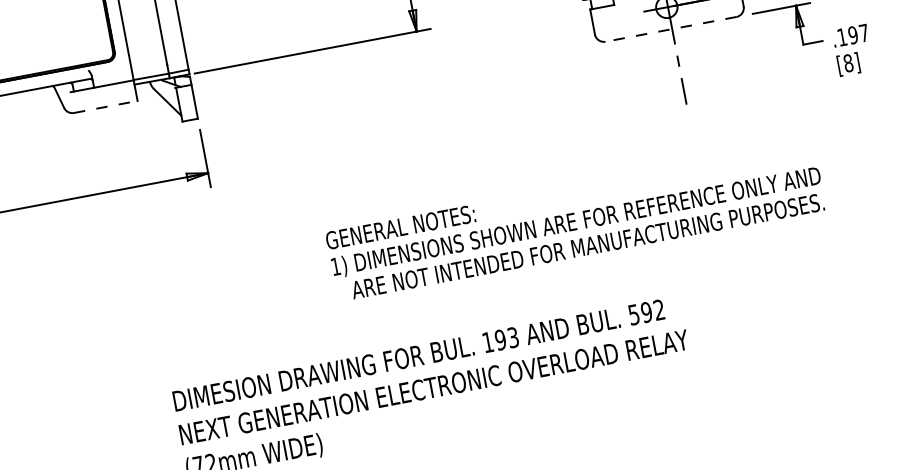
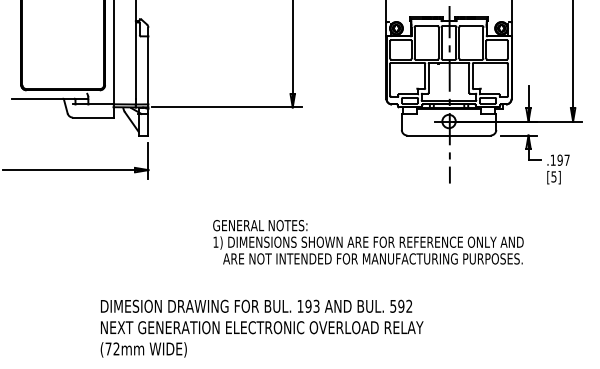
line: (671, 29) -> (449, 135), dashed -> solid
text: (847, 62) -> (553, 176), [8] -> [5]
line: (106, 106) -> (93, 117), dashed -> solid

